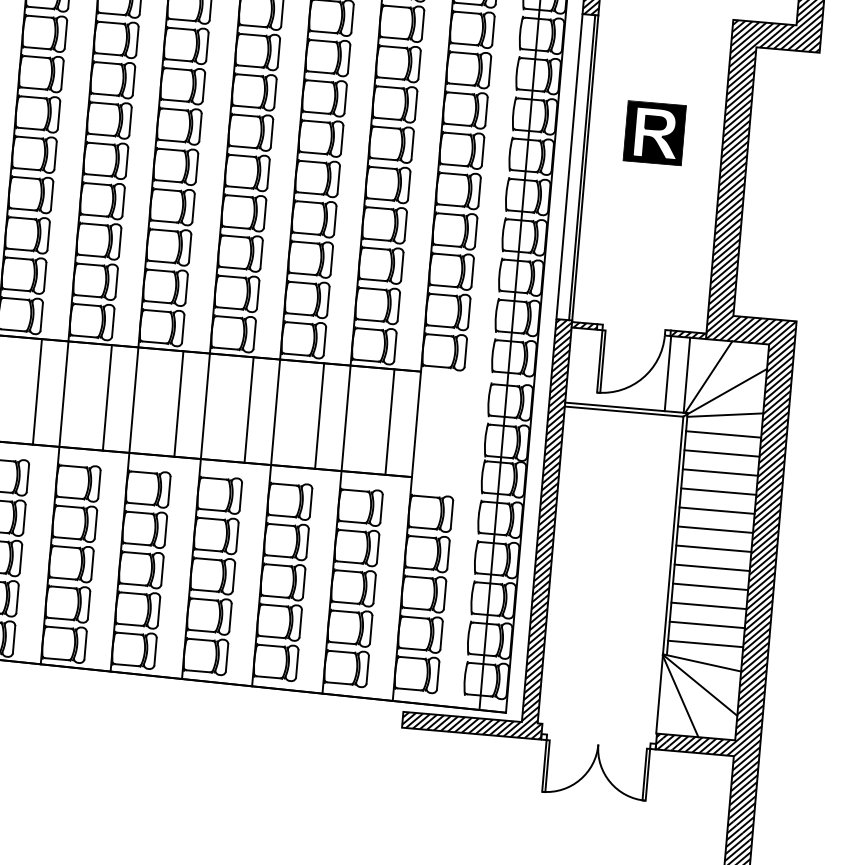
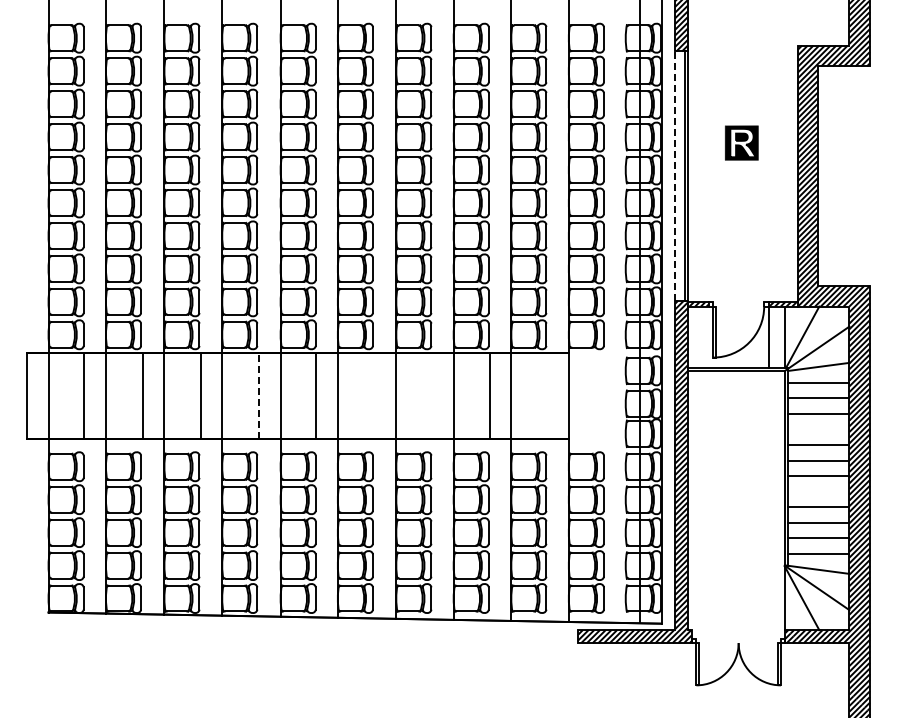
part: (654, 132) -> (741, 142), size x0.7
line: (570, 167) -> (675, 176), solid -> dashed
line: (36, 391) -> (258, 395), solid -> dashed
line: (178, 403) -> (374, 395), removed
line: (248, 409) -> (431, 395), removed
line: (390, 421) -> (547, 395), removed
line: (718, 491) -> (818, 429), removed
line: (711, 567) -> (818, 491), removed

